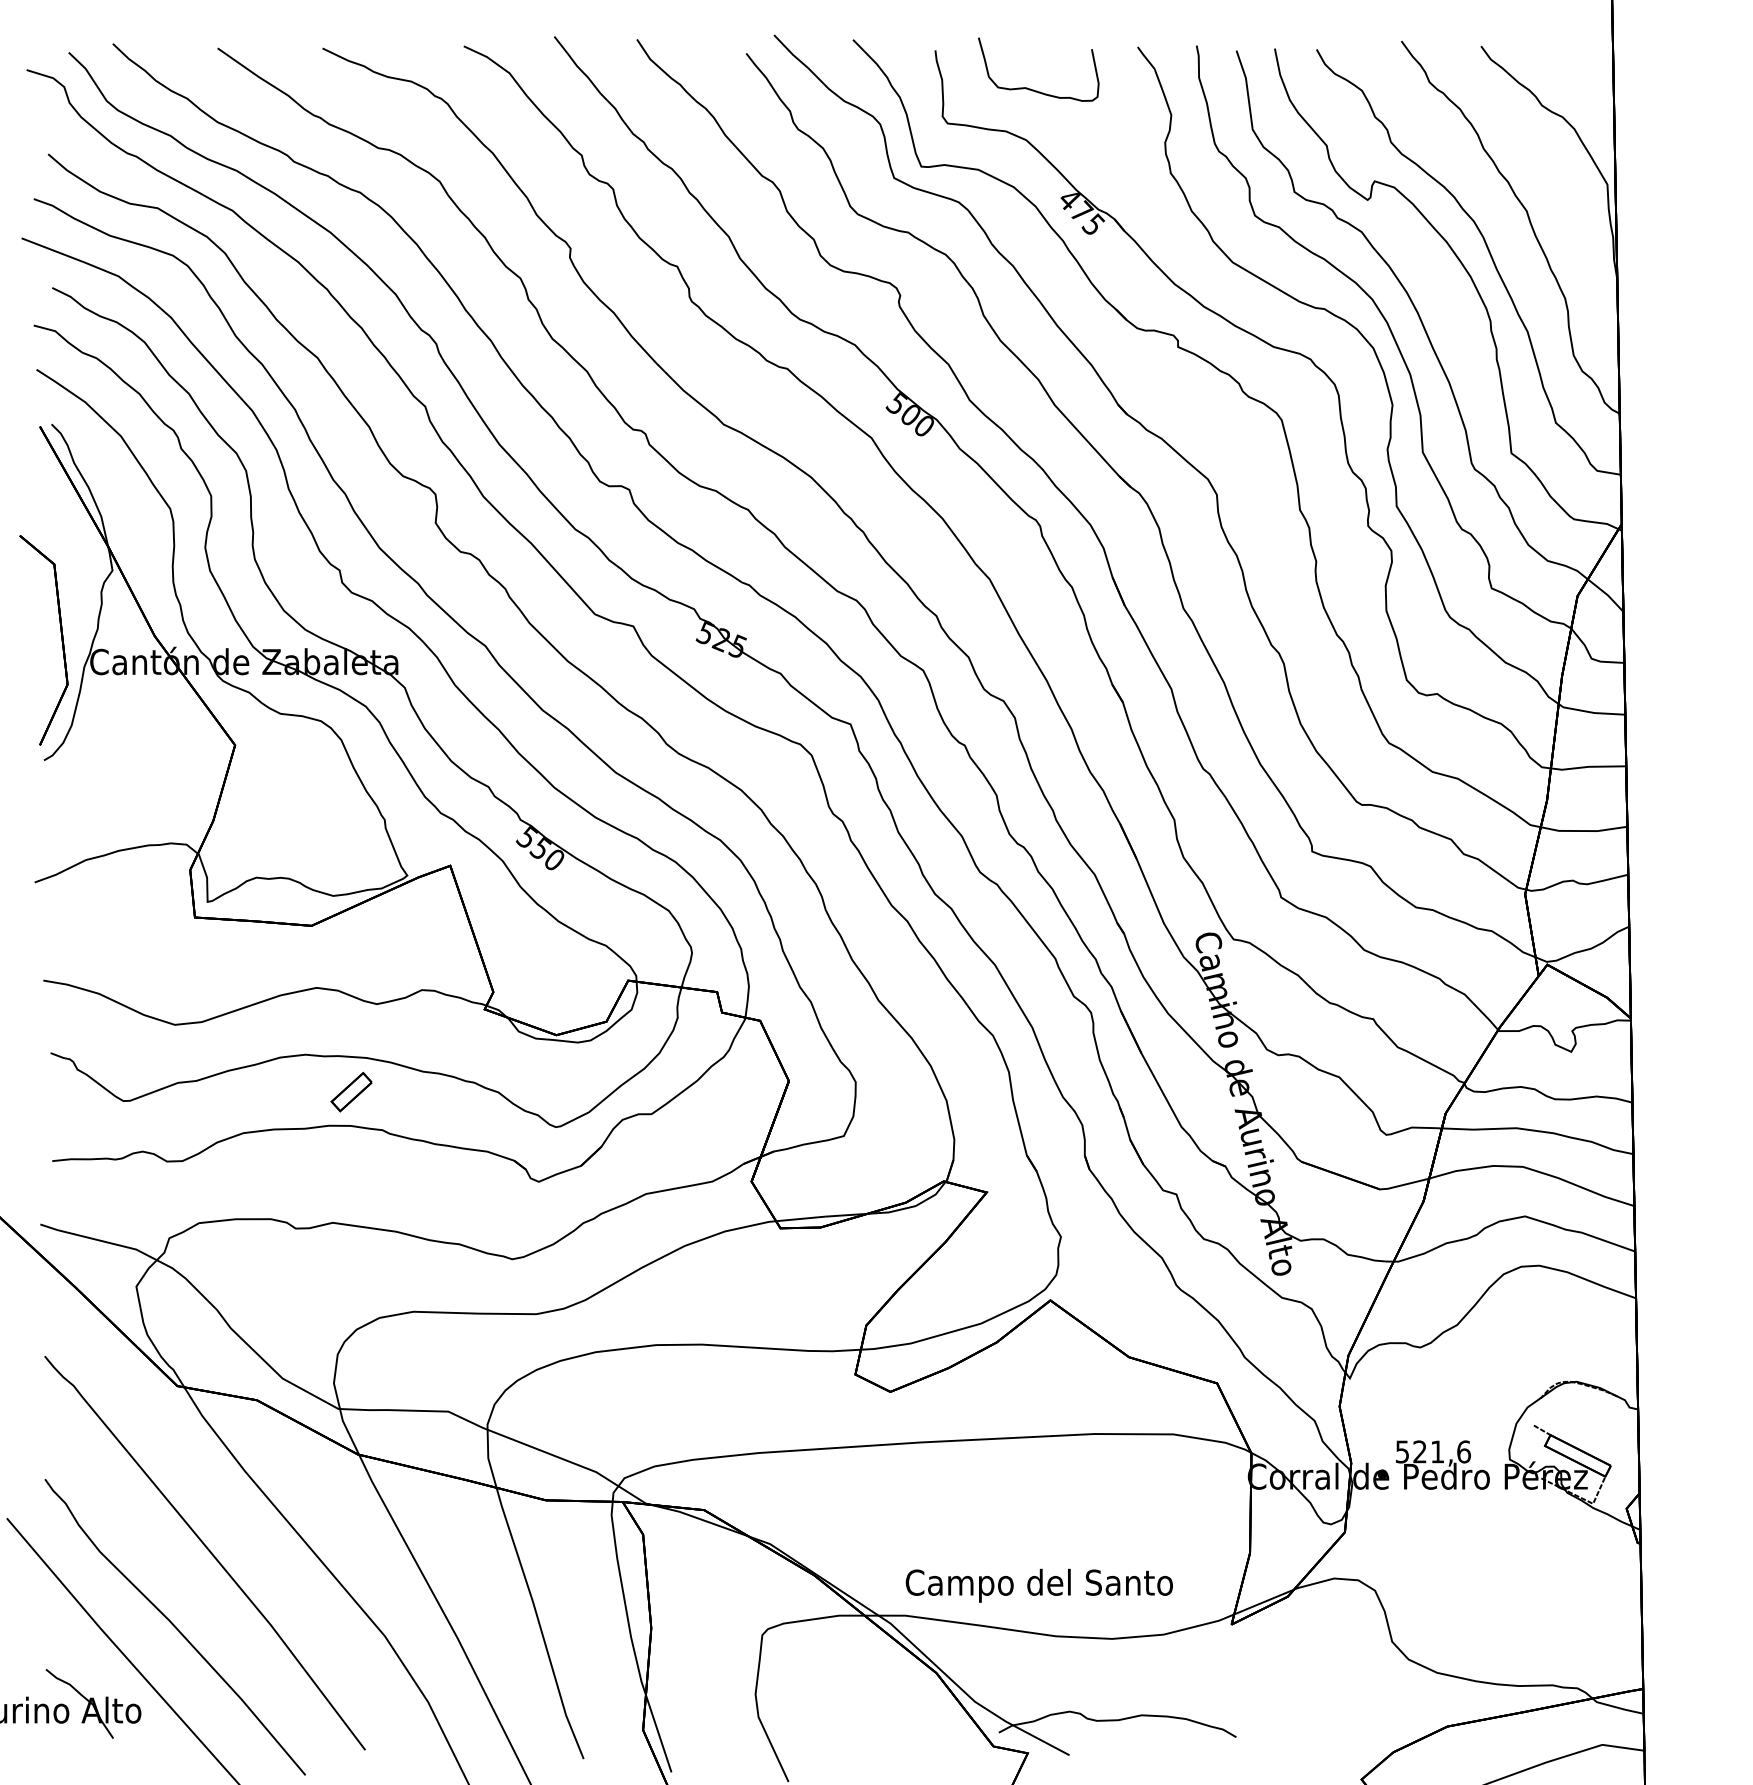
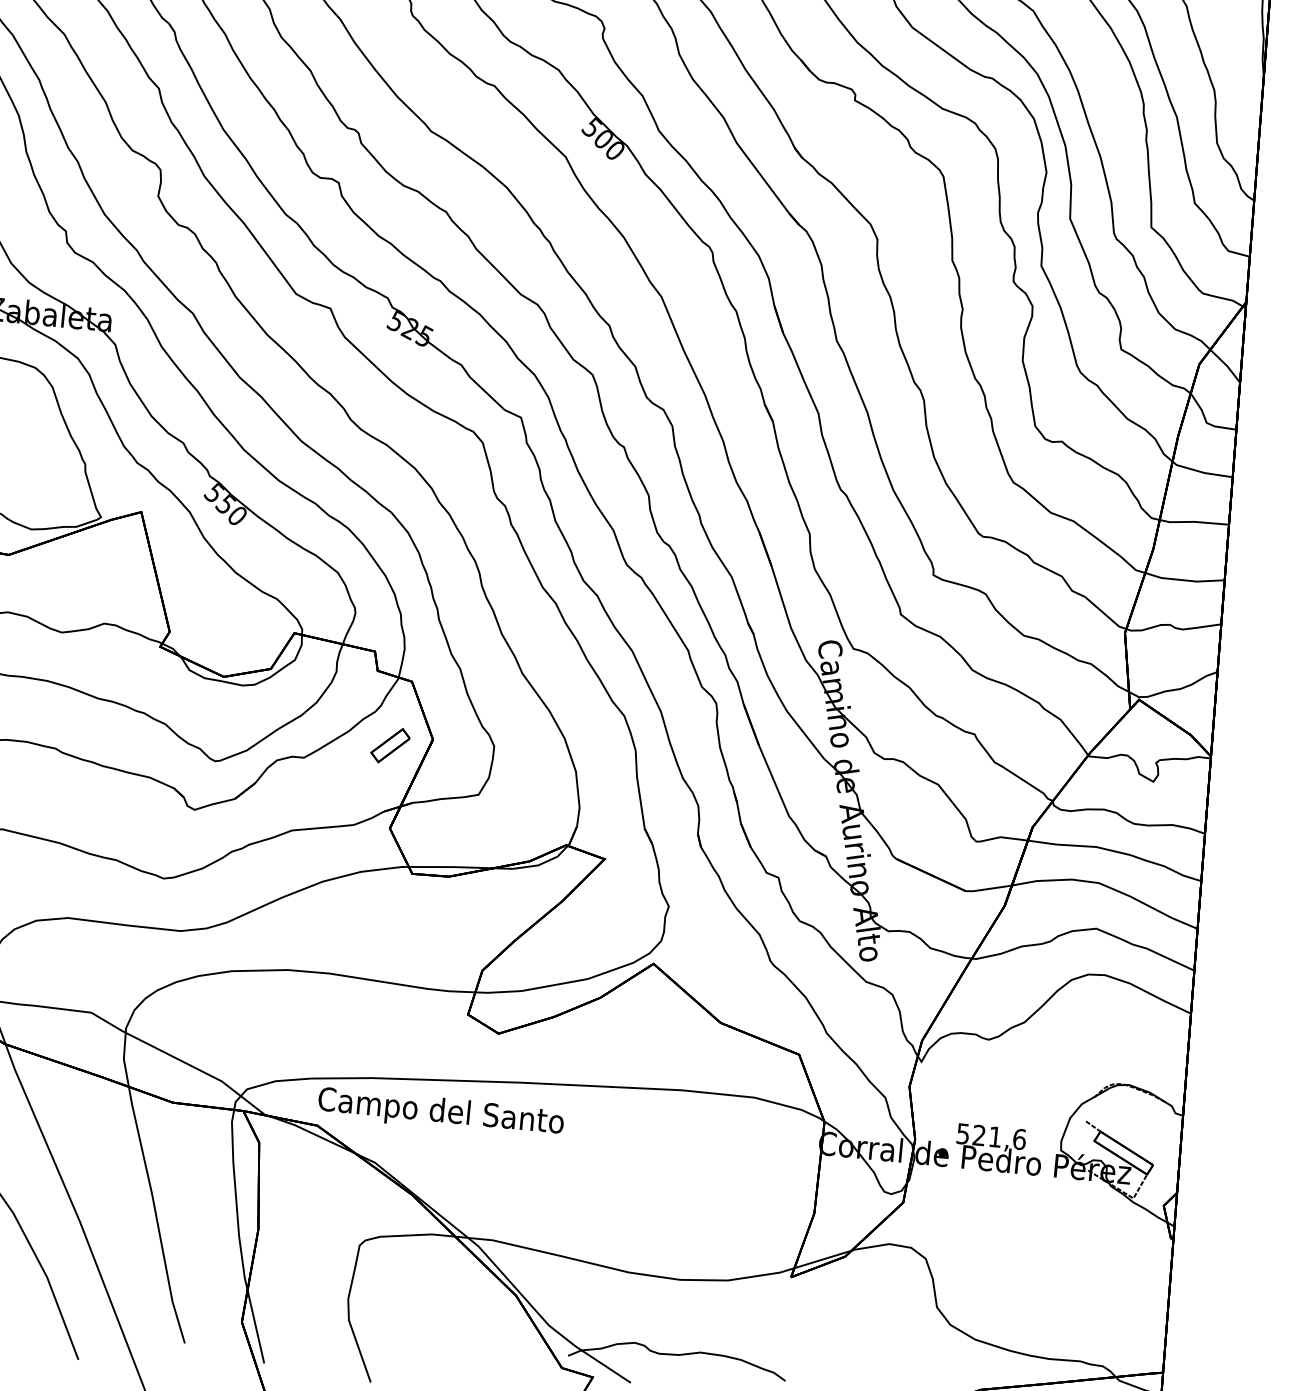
part: (351, 1091) -> (390, 745), moved
text: (1038, 1585) -> (440, 1112), moved

